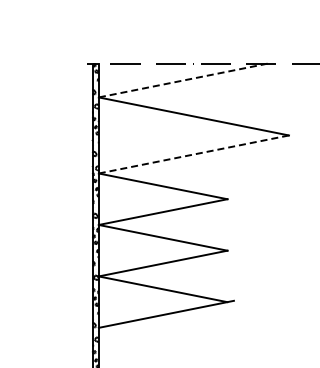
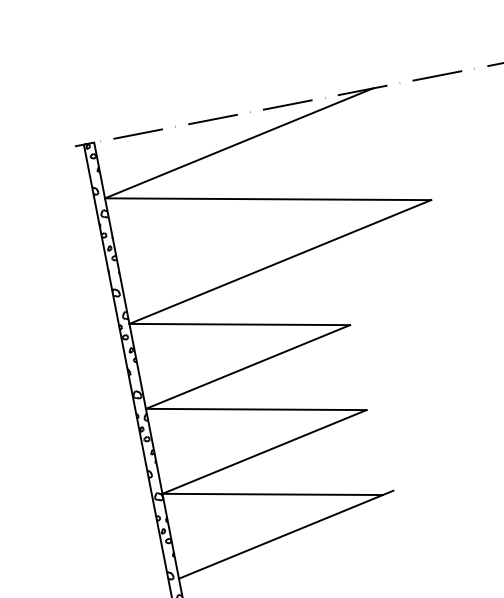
line: (182, 80) -> (237, 143), dashed -> solid
line: (193, 154) -> (279, 262), dashed -> solid

